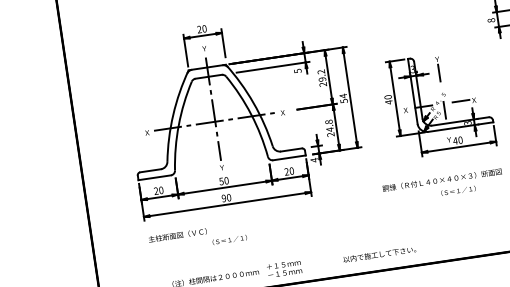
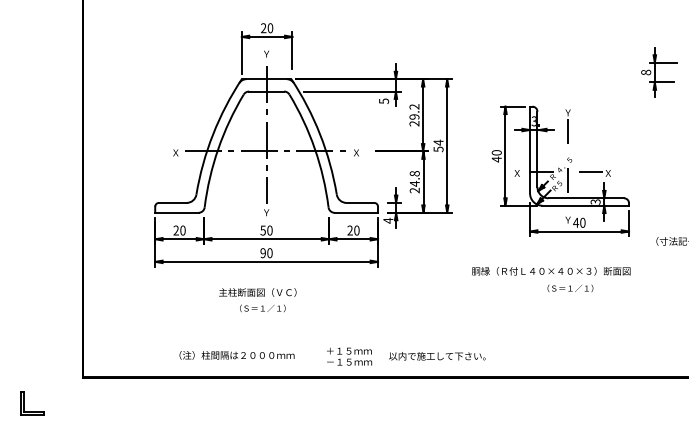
text: (177, 235) -> (257, 292), moved
text: (379, 254) -> (437, 356), moved
text: (284, 268) -> (349, 356), moved

